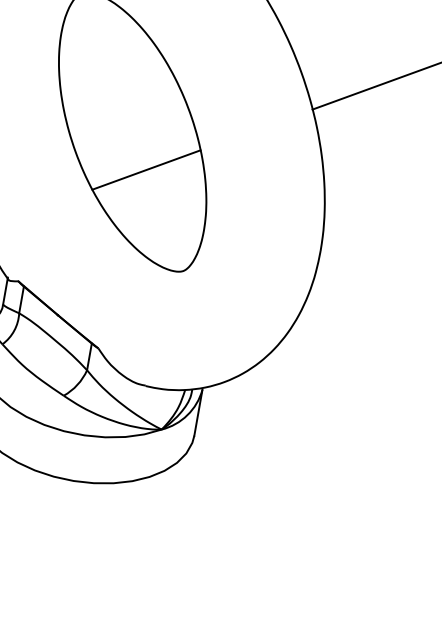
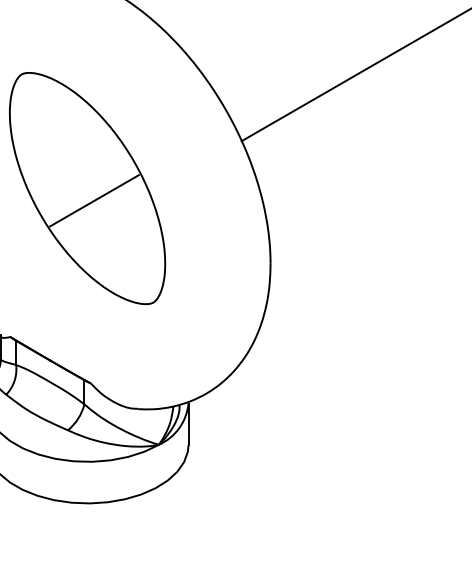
line: (146, 169) -> (94, 200), moved

